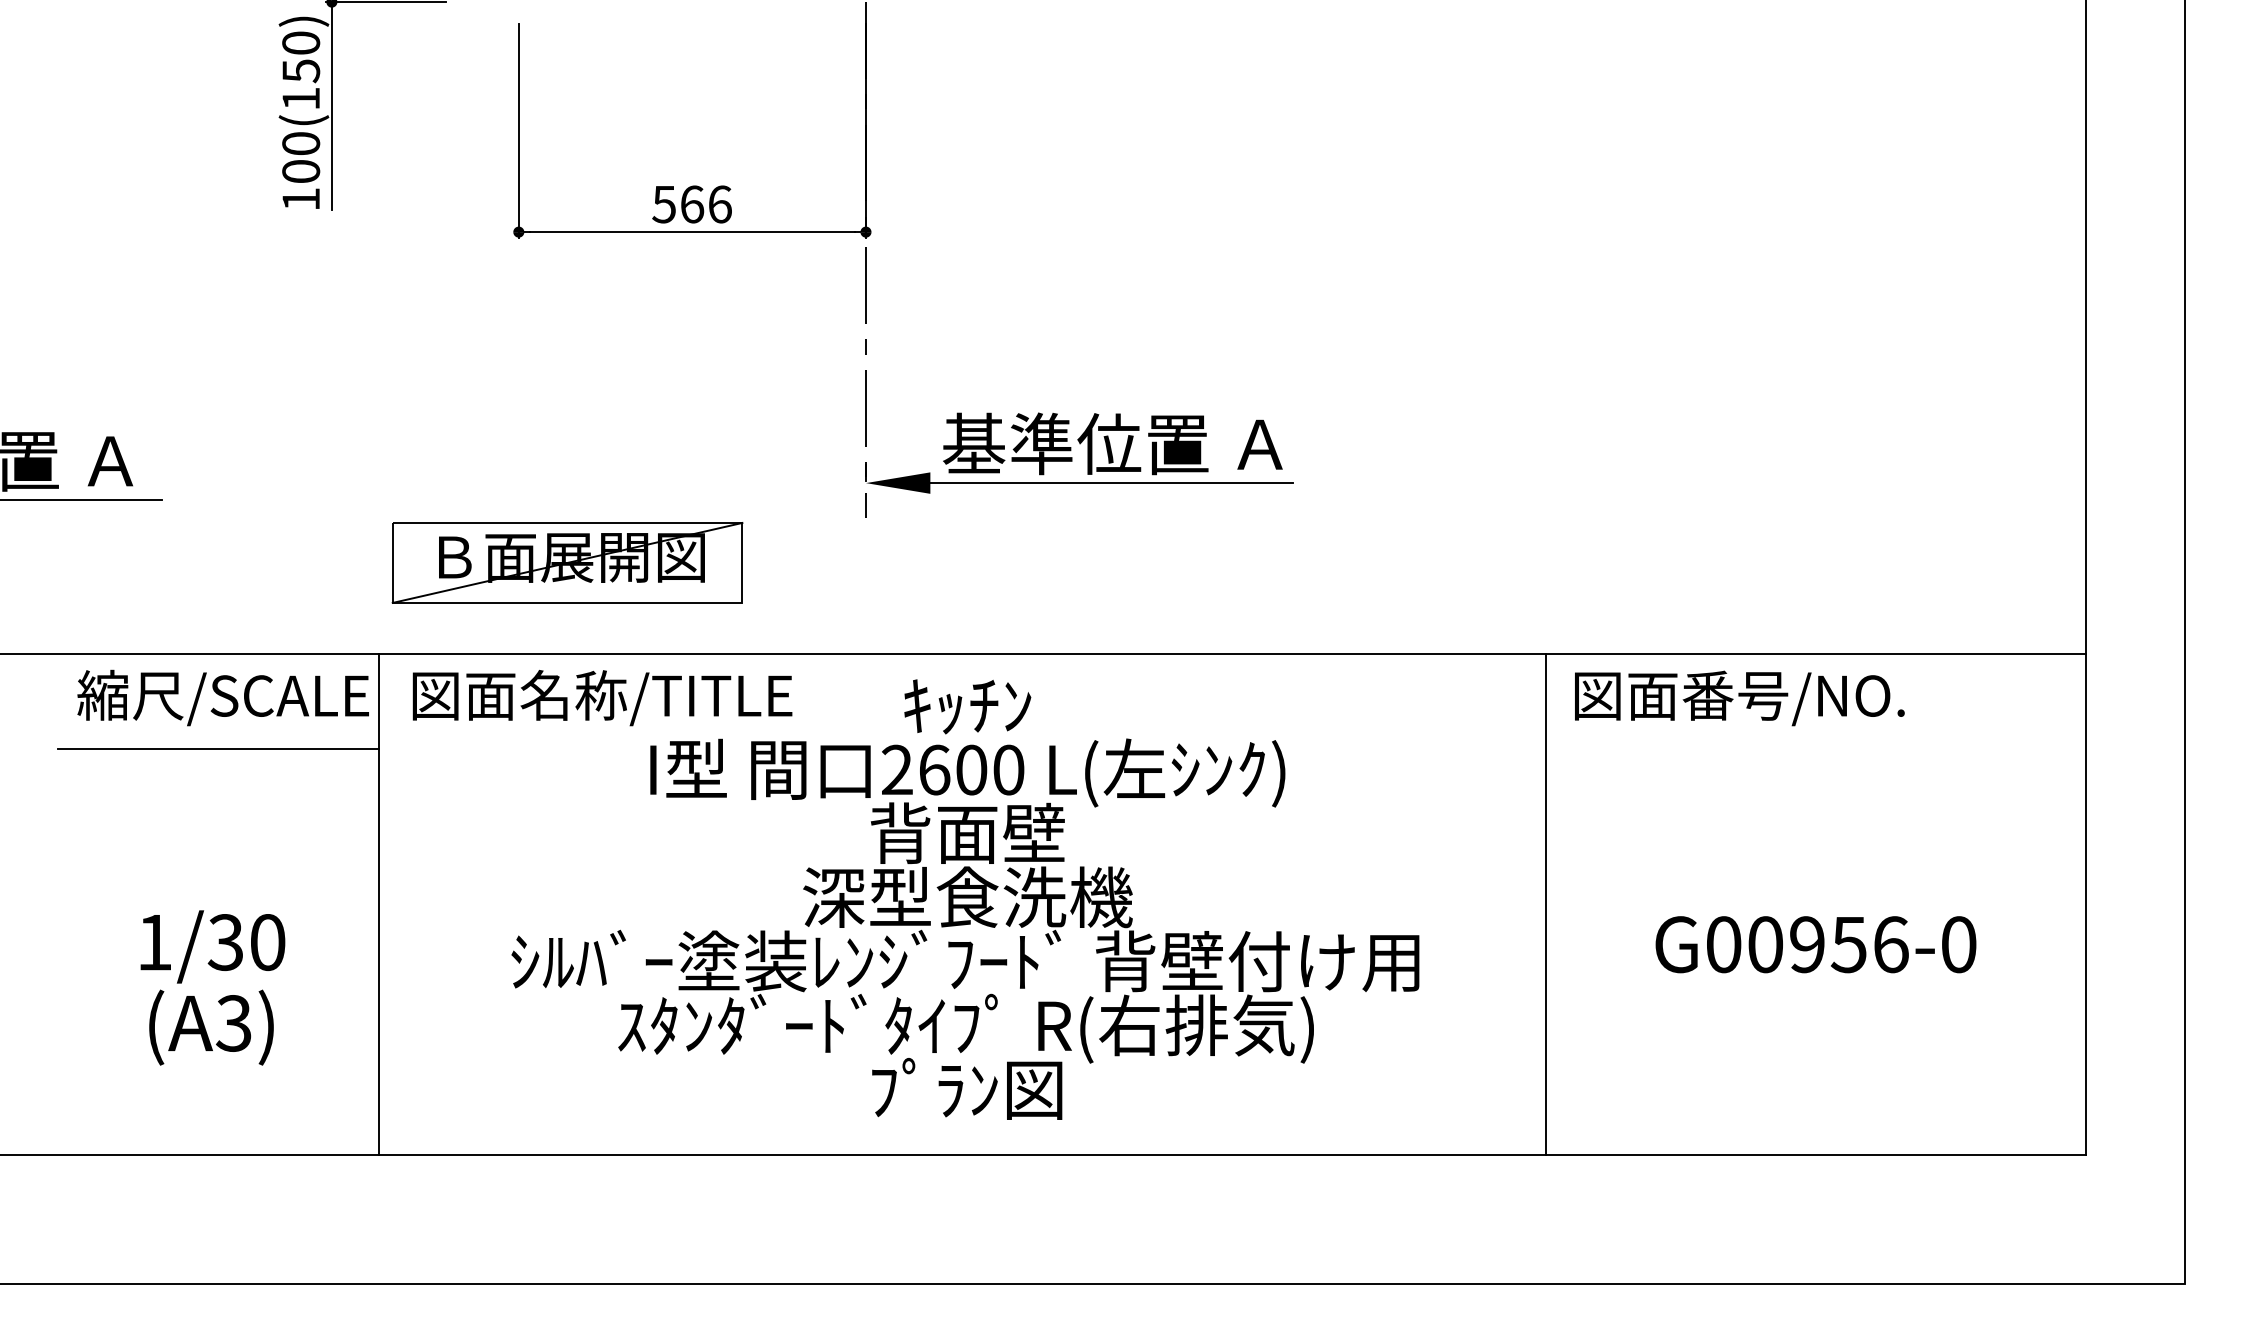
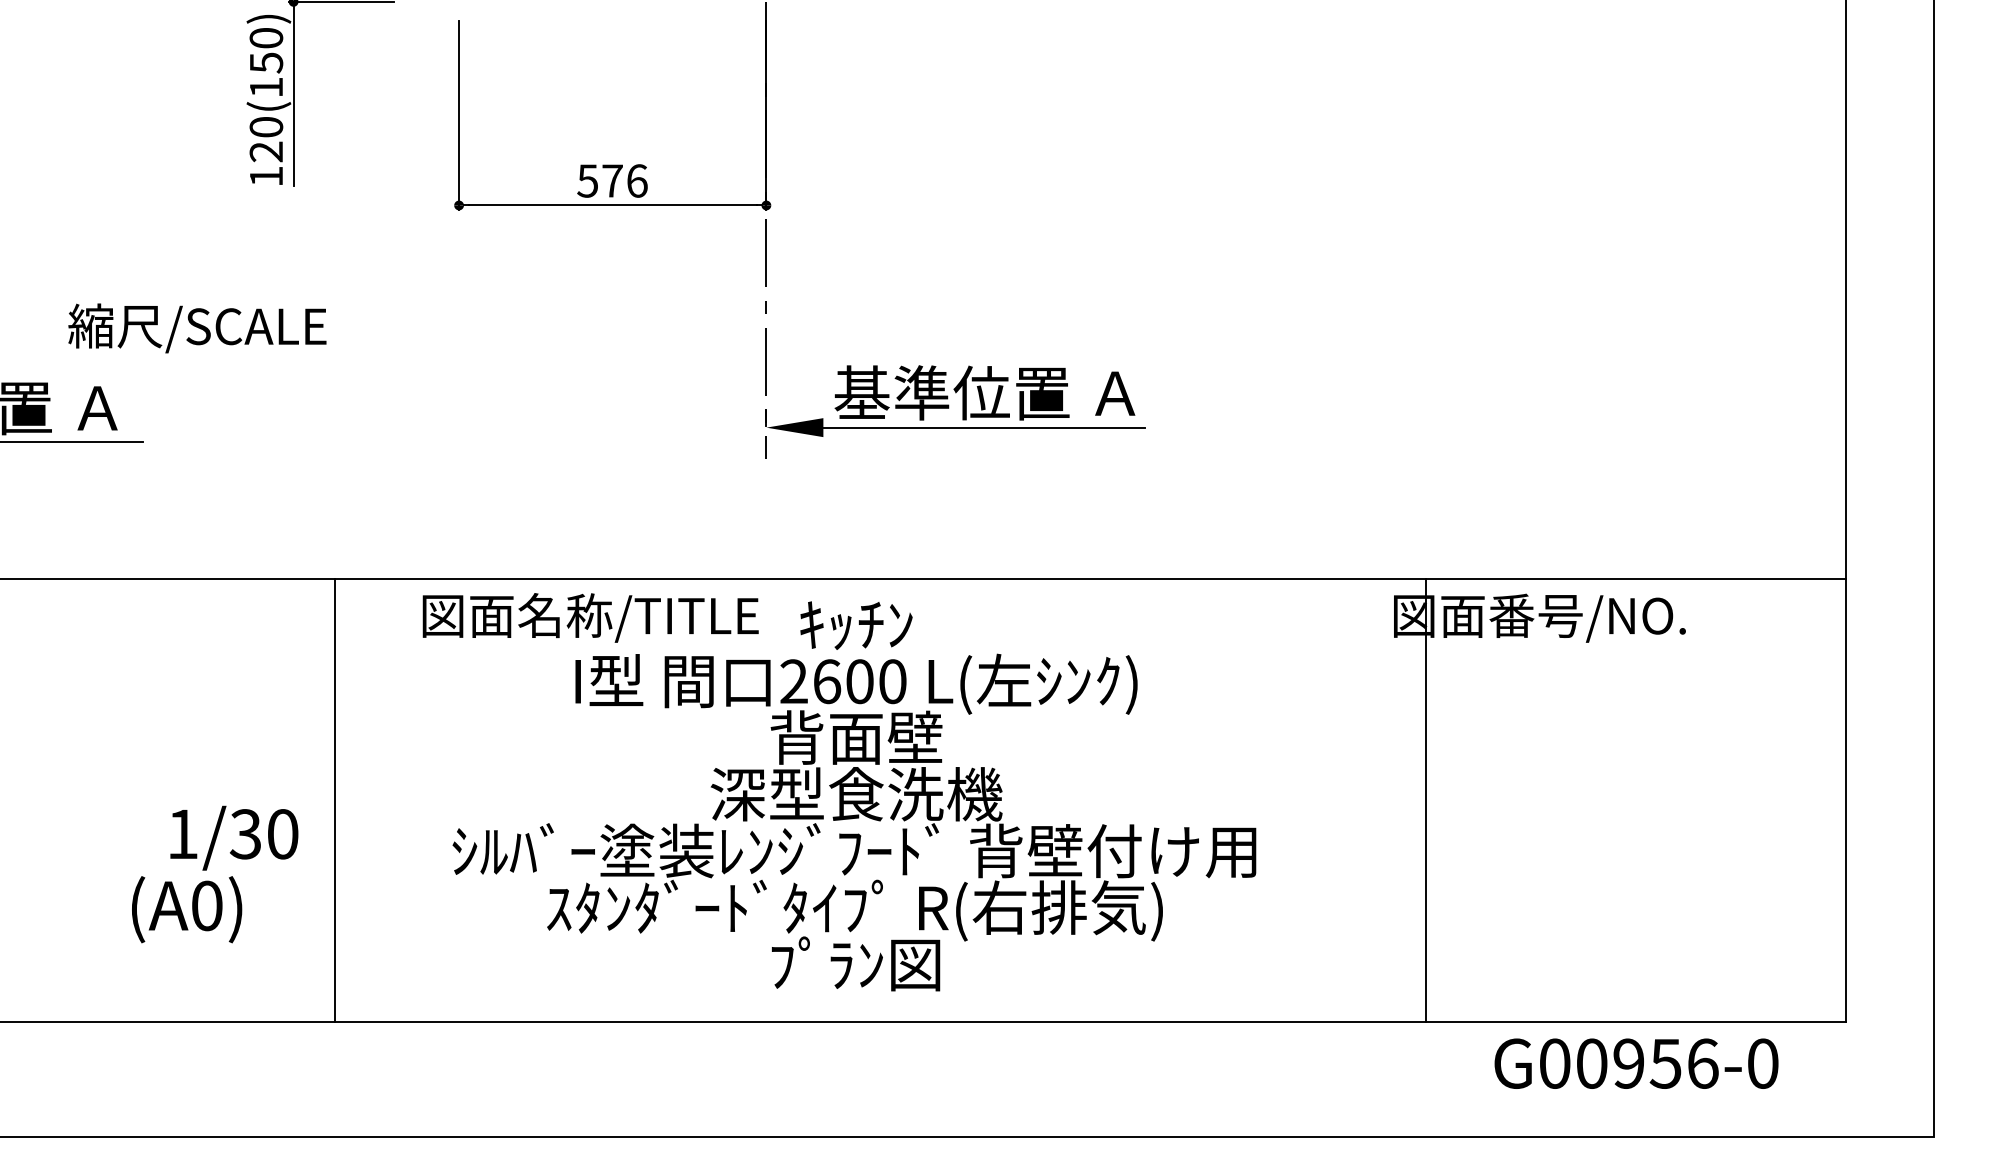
text: (301, 171) -> (266, 151), 100(150) -> 120(150)
text: (692, 204) -> (612, 181), 566 -> 576
part: (567, 562) -> (502, 497), removed
text: (222, 697) -> (196, 327), moved
text: (602, 698) -> (590, 618), moved
line: (218, 748) -> (193, 662), removed
line: (1545, 904) -> (1425, 800), moved
text: (1815, 944) -> (1636, 1063), moved
text: (212, 946) -> (233, 837), moved
text: (233, 1023) -> (206, 905), (A3) -> (A0)

